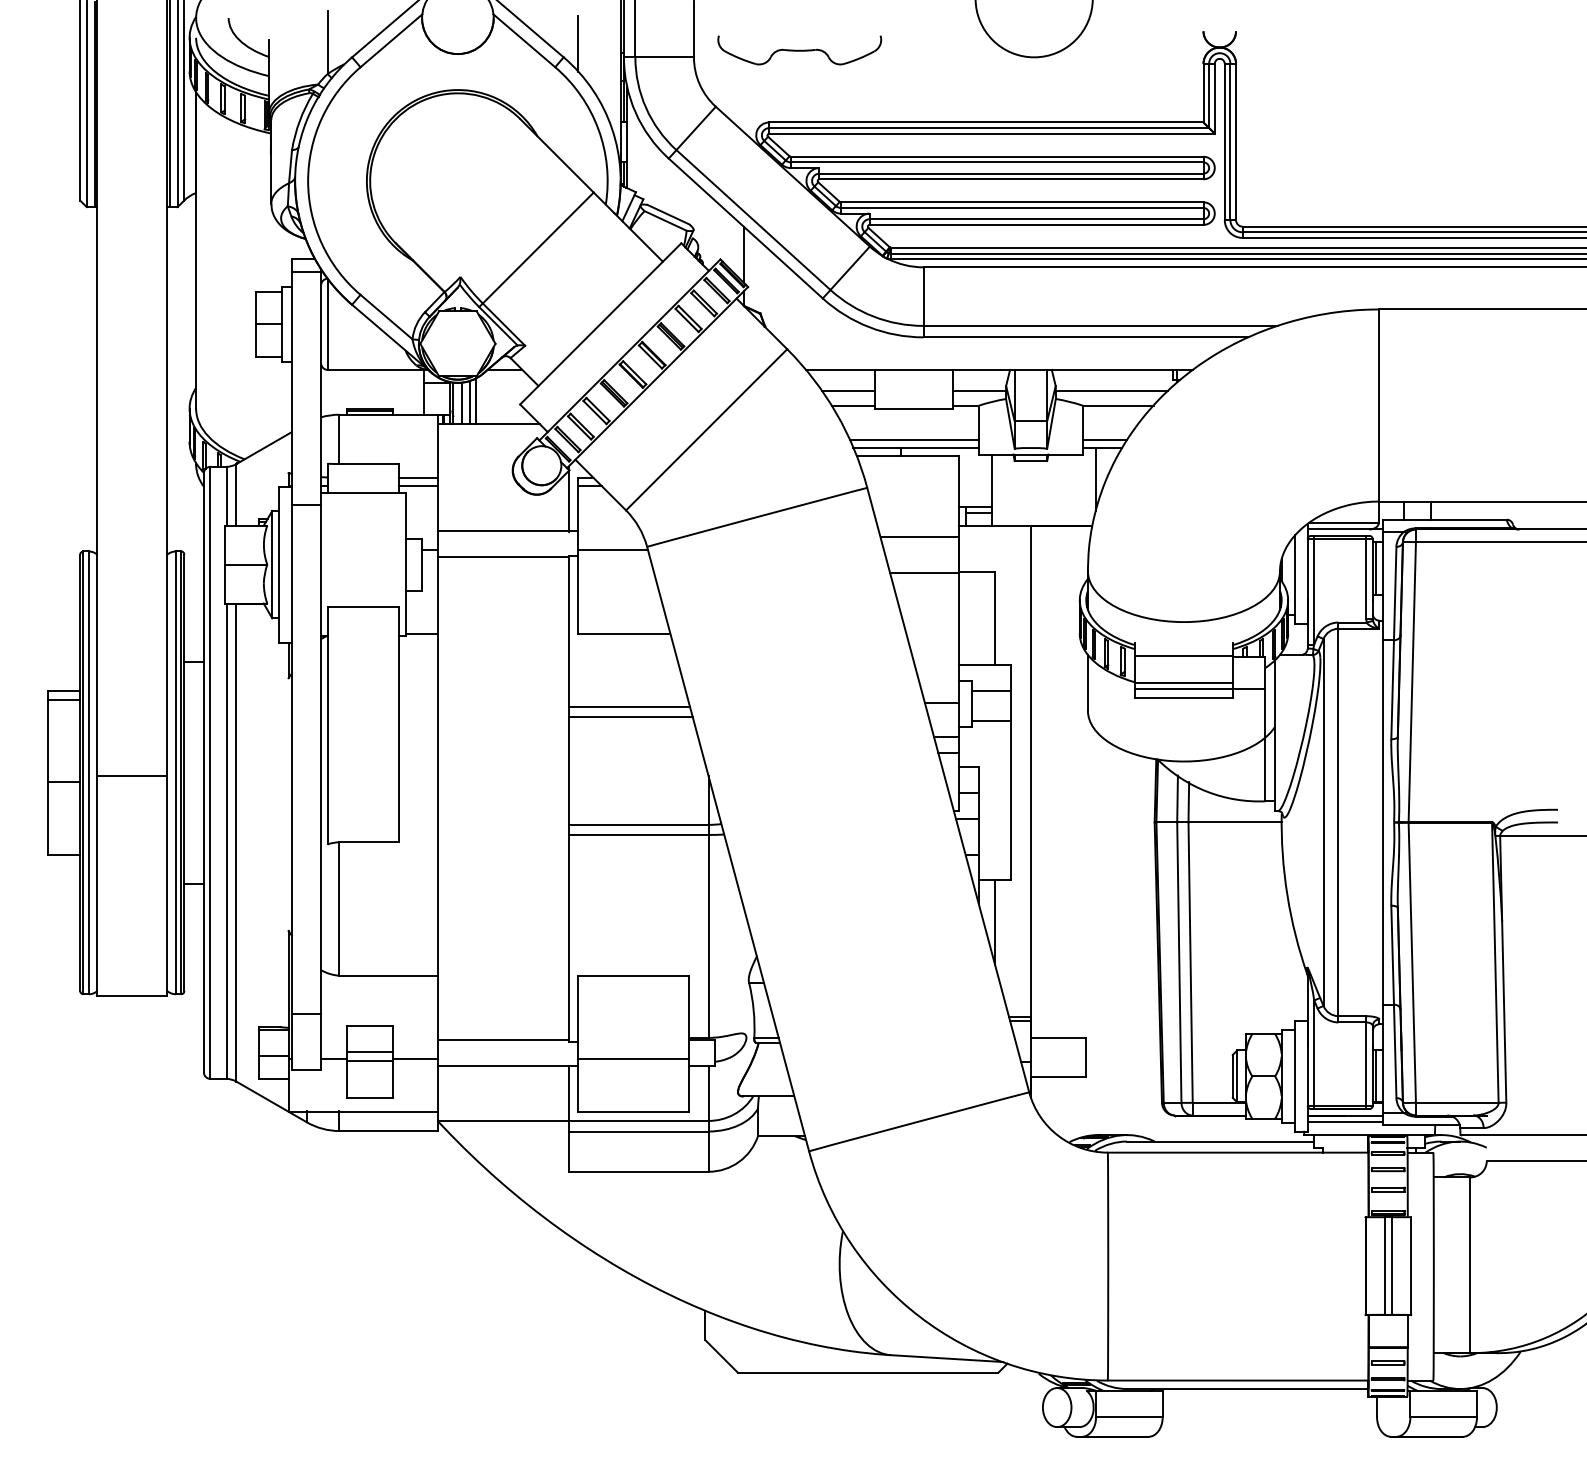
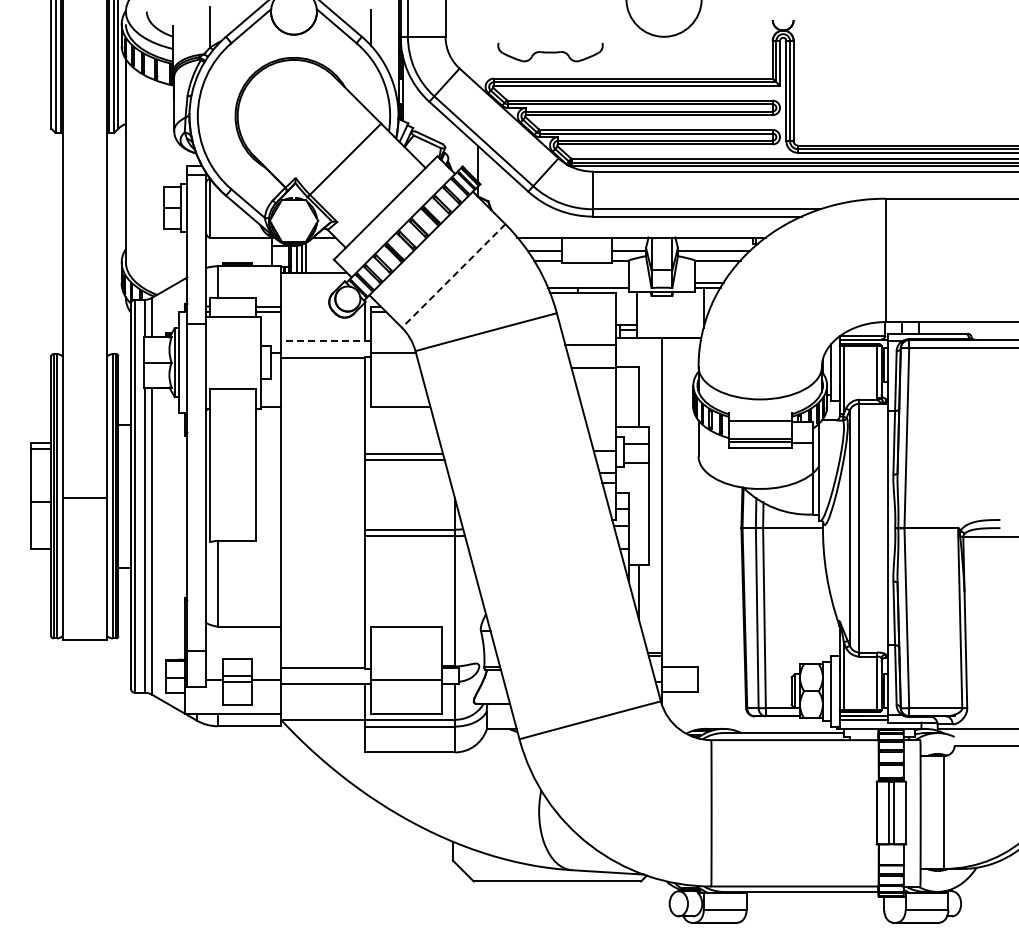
part: (799, 50) -> (550, 52), moved
line: (706, 430) -> (453, 276), solid -> dashed
line: (913, 439) -> (586, 282), removed
line: (508, 531) -> (326, 341), solid -> dashed

